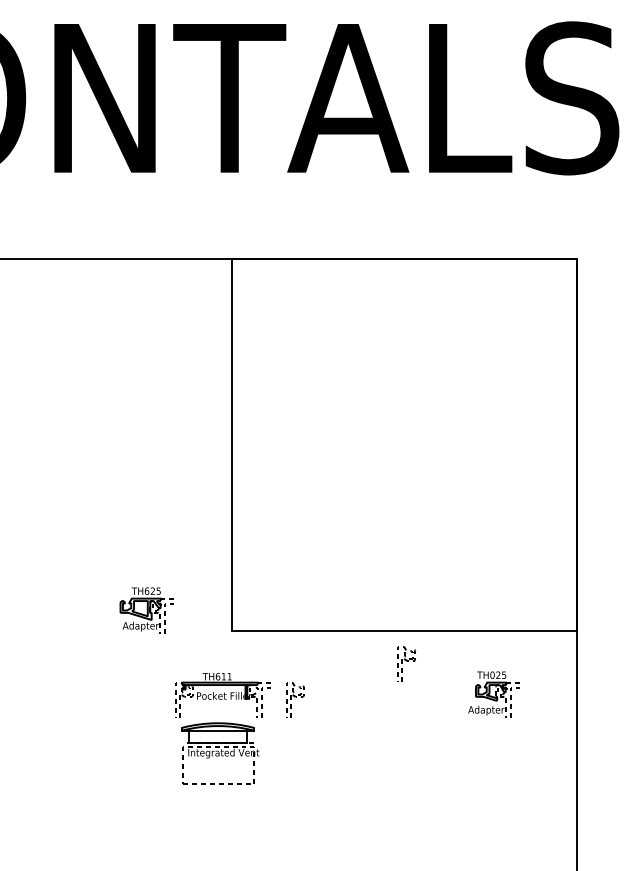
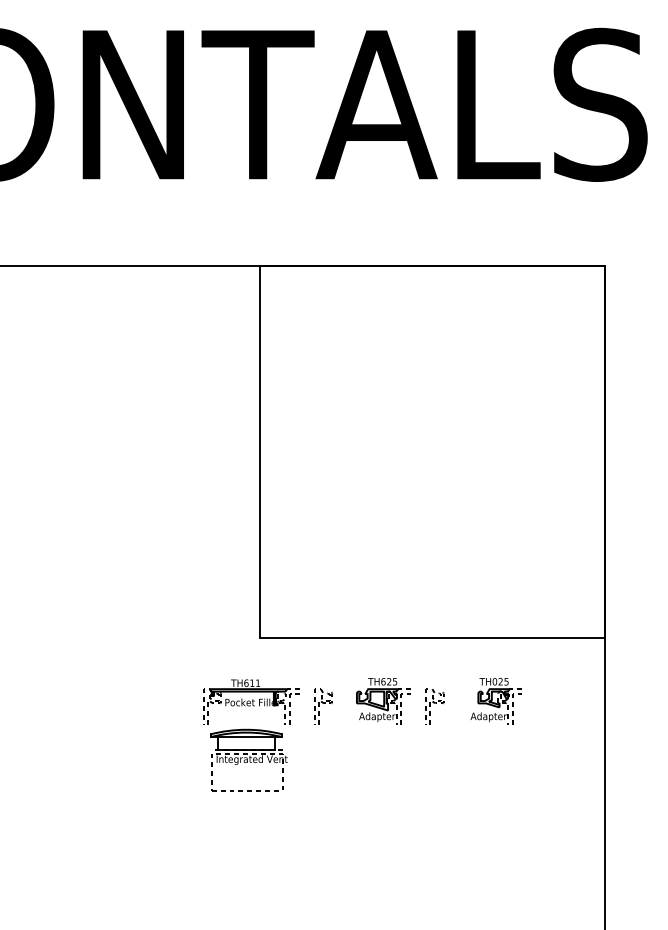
part: (147, 610) -> (383, 701), moved
curve: (406, 660) -> (434, 703), moved
part: (493, 694) -> (495, 701), moved

